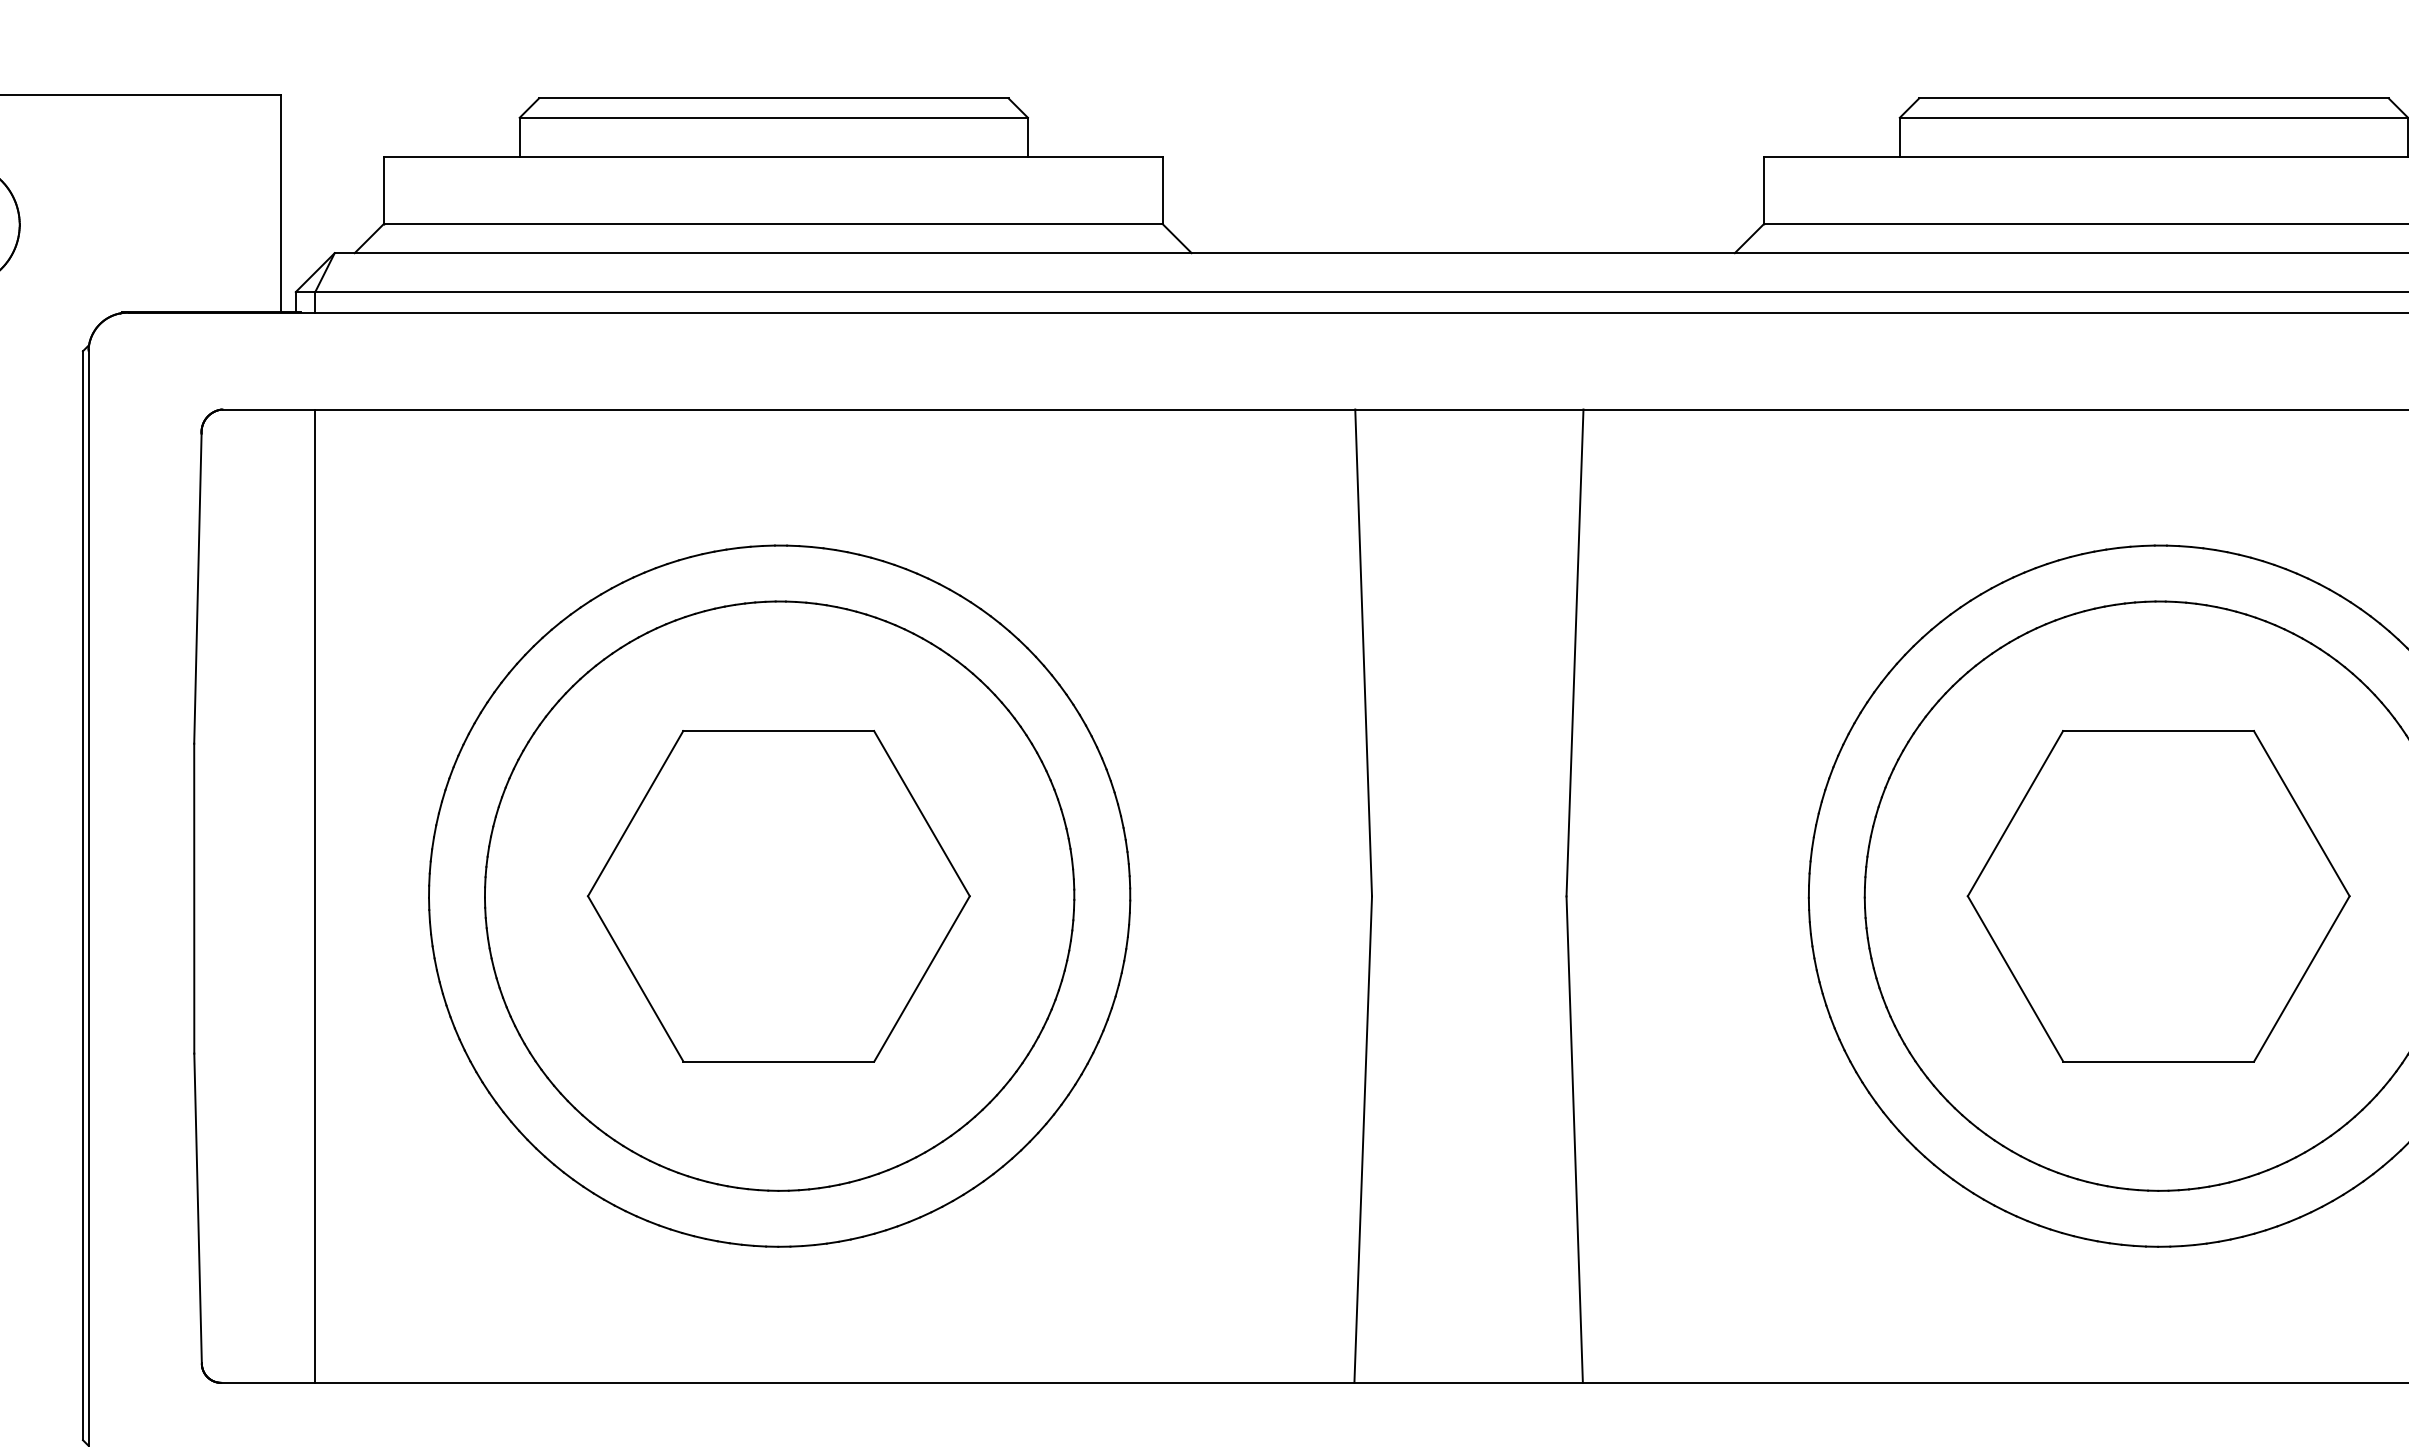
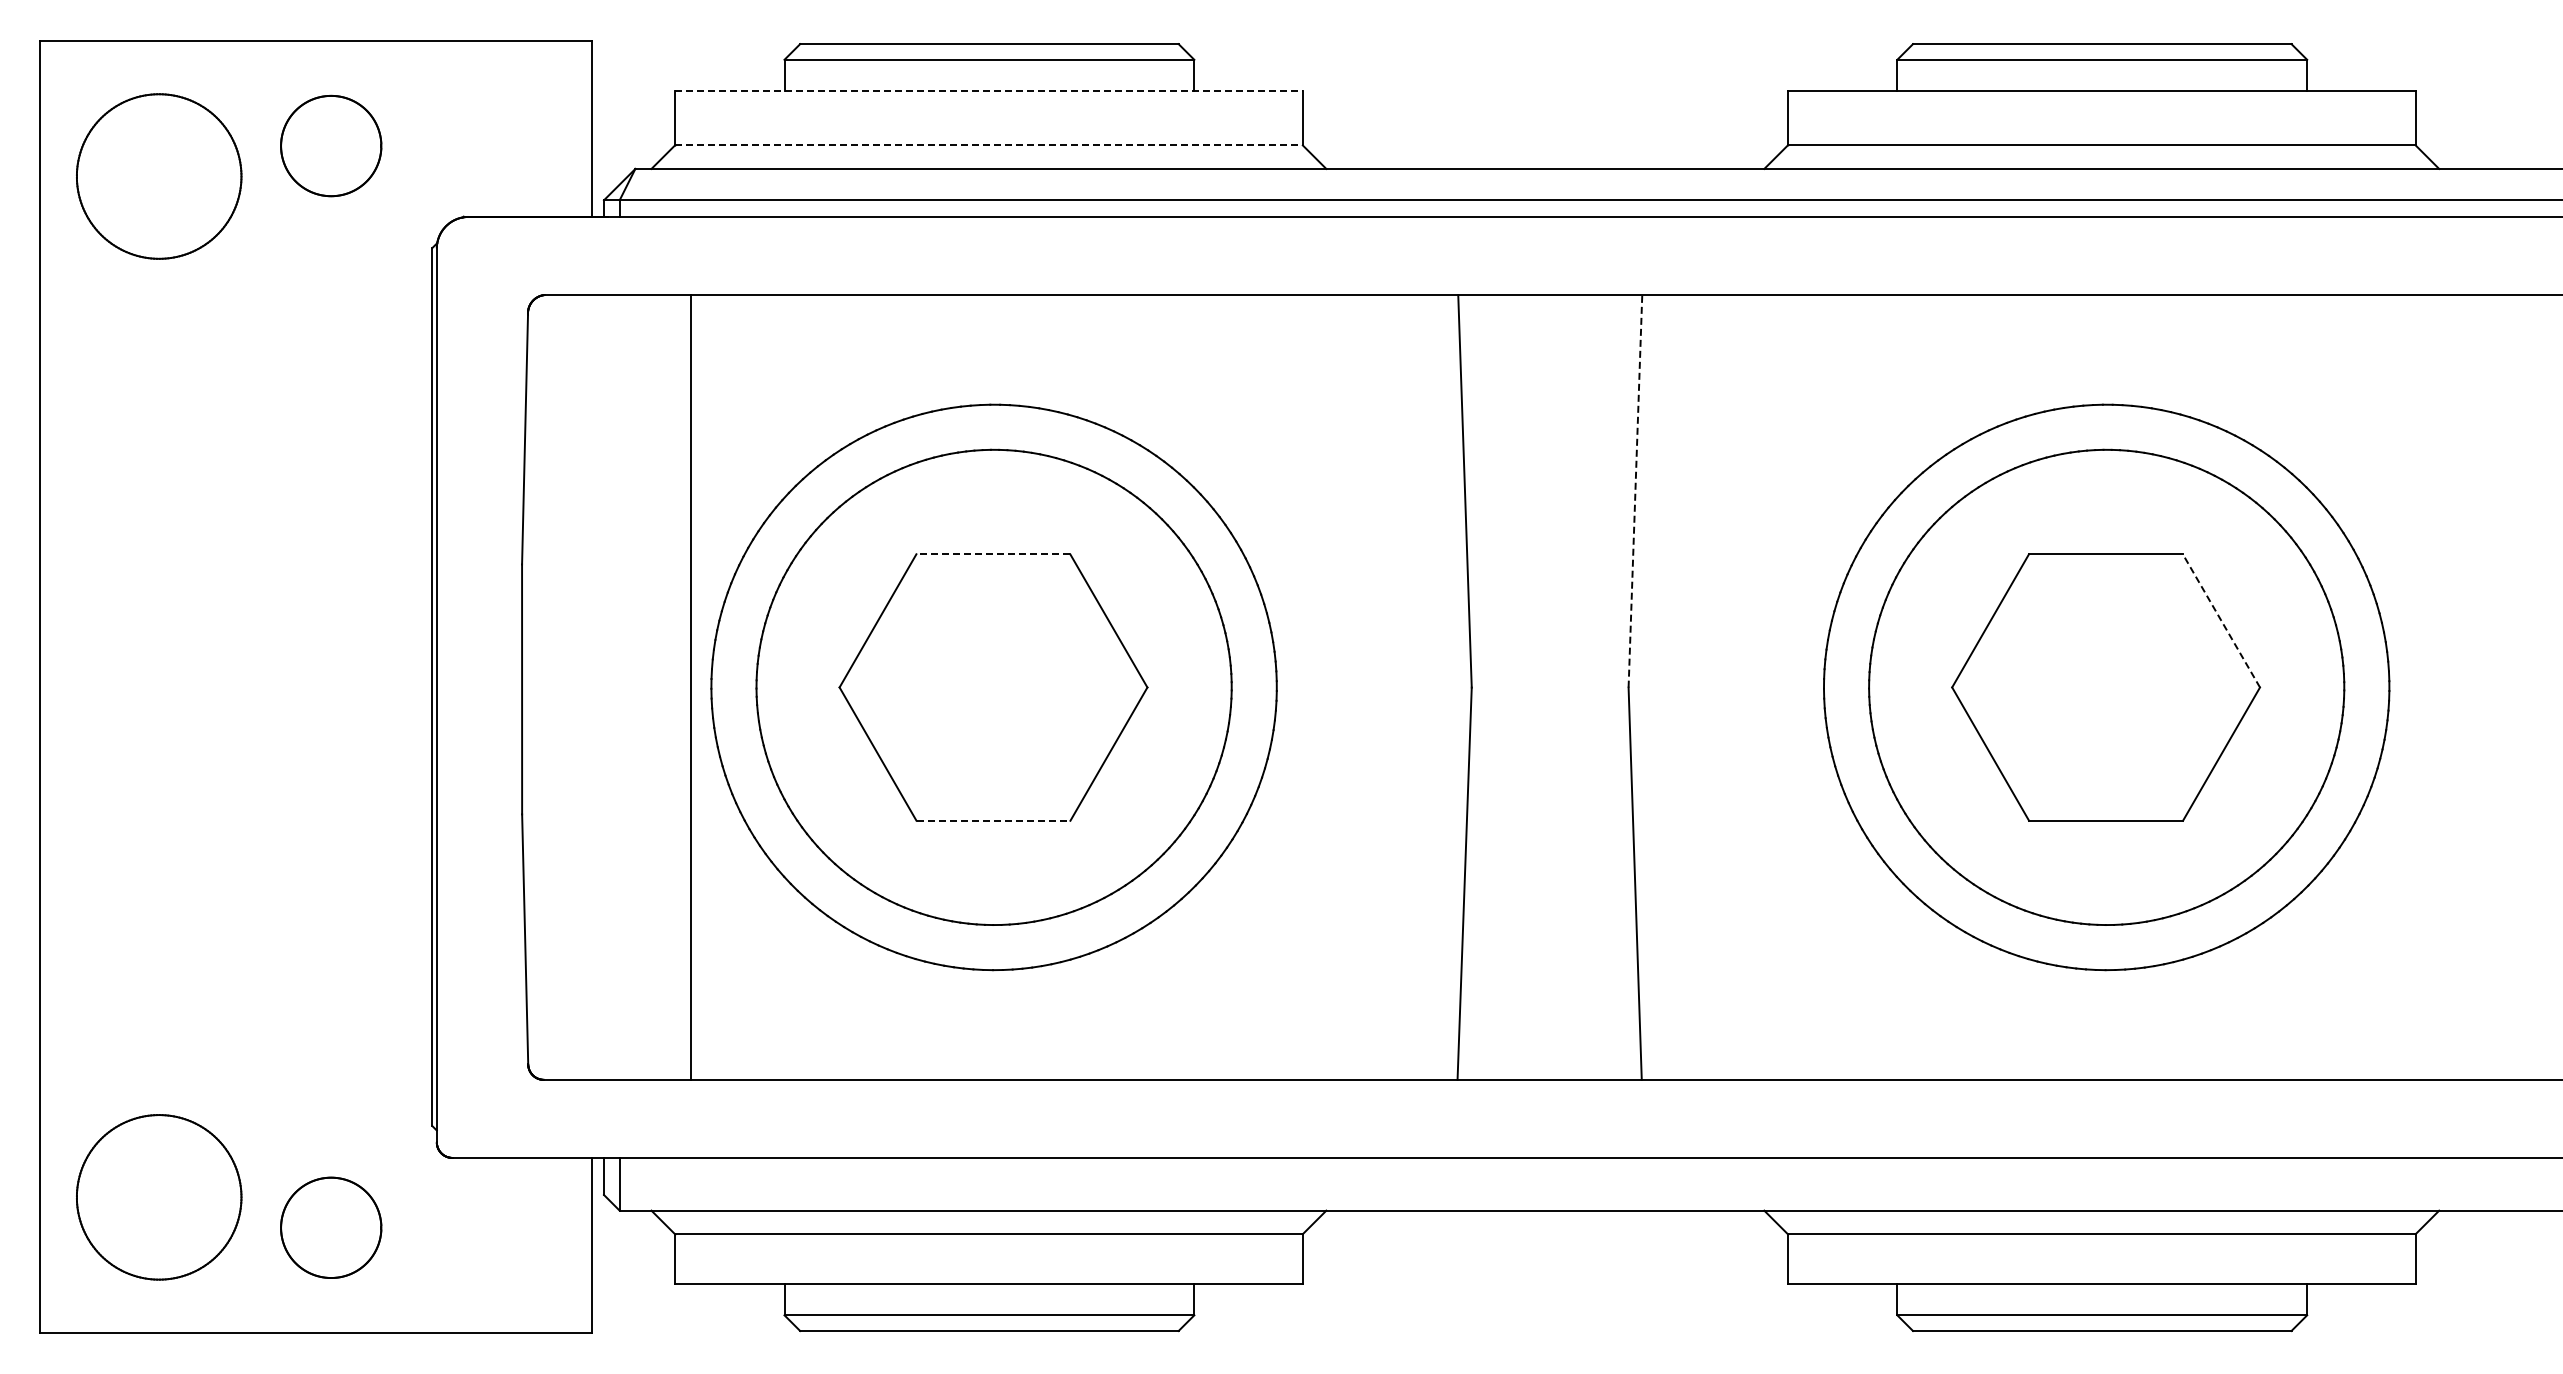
line: (772, 157) -> (988, 91), solid -> dashed
line: (773, 224) -> (989, 145), solid -> dashed
line: (1575, 651) -> (1635, 490), solid -> dashed
line: (778, 731) -> (993, 554), solid -> dashed
line: (2301, 813) -> (2221, 620), solid -> dashed
line: (315, 896) -> (690, 687), moved
line: (778, 1061) -> (993, 820), solid -> dashed

